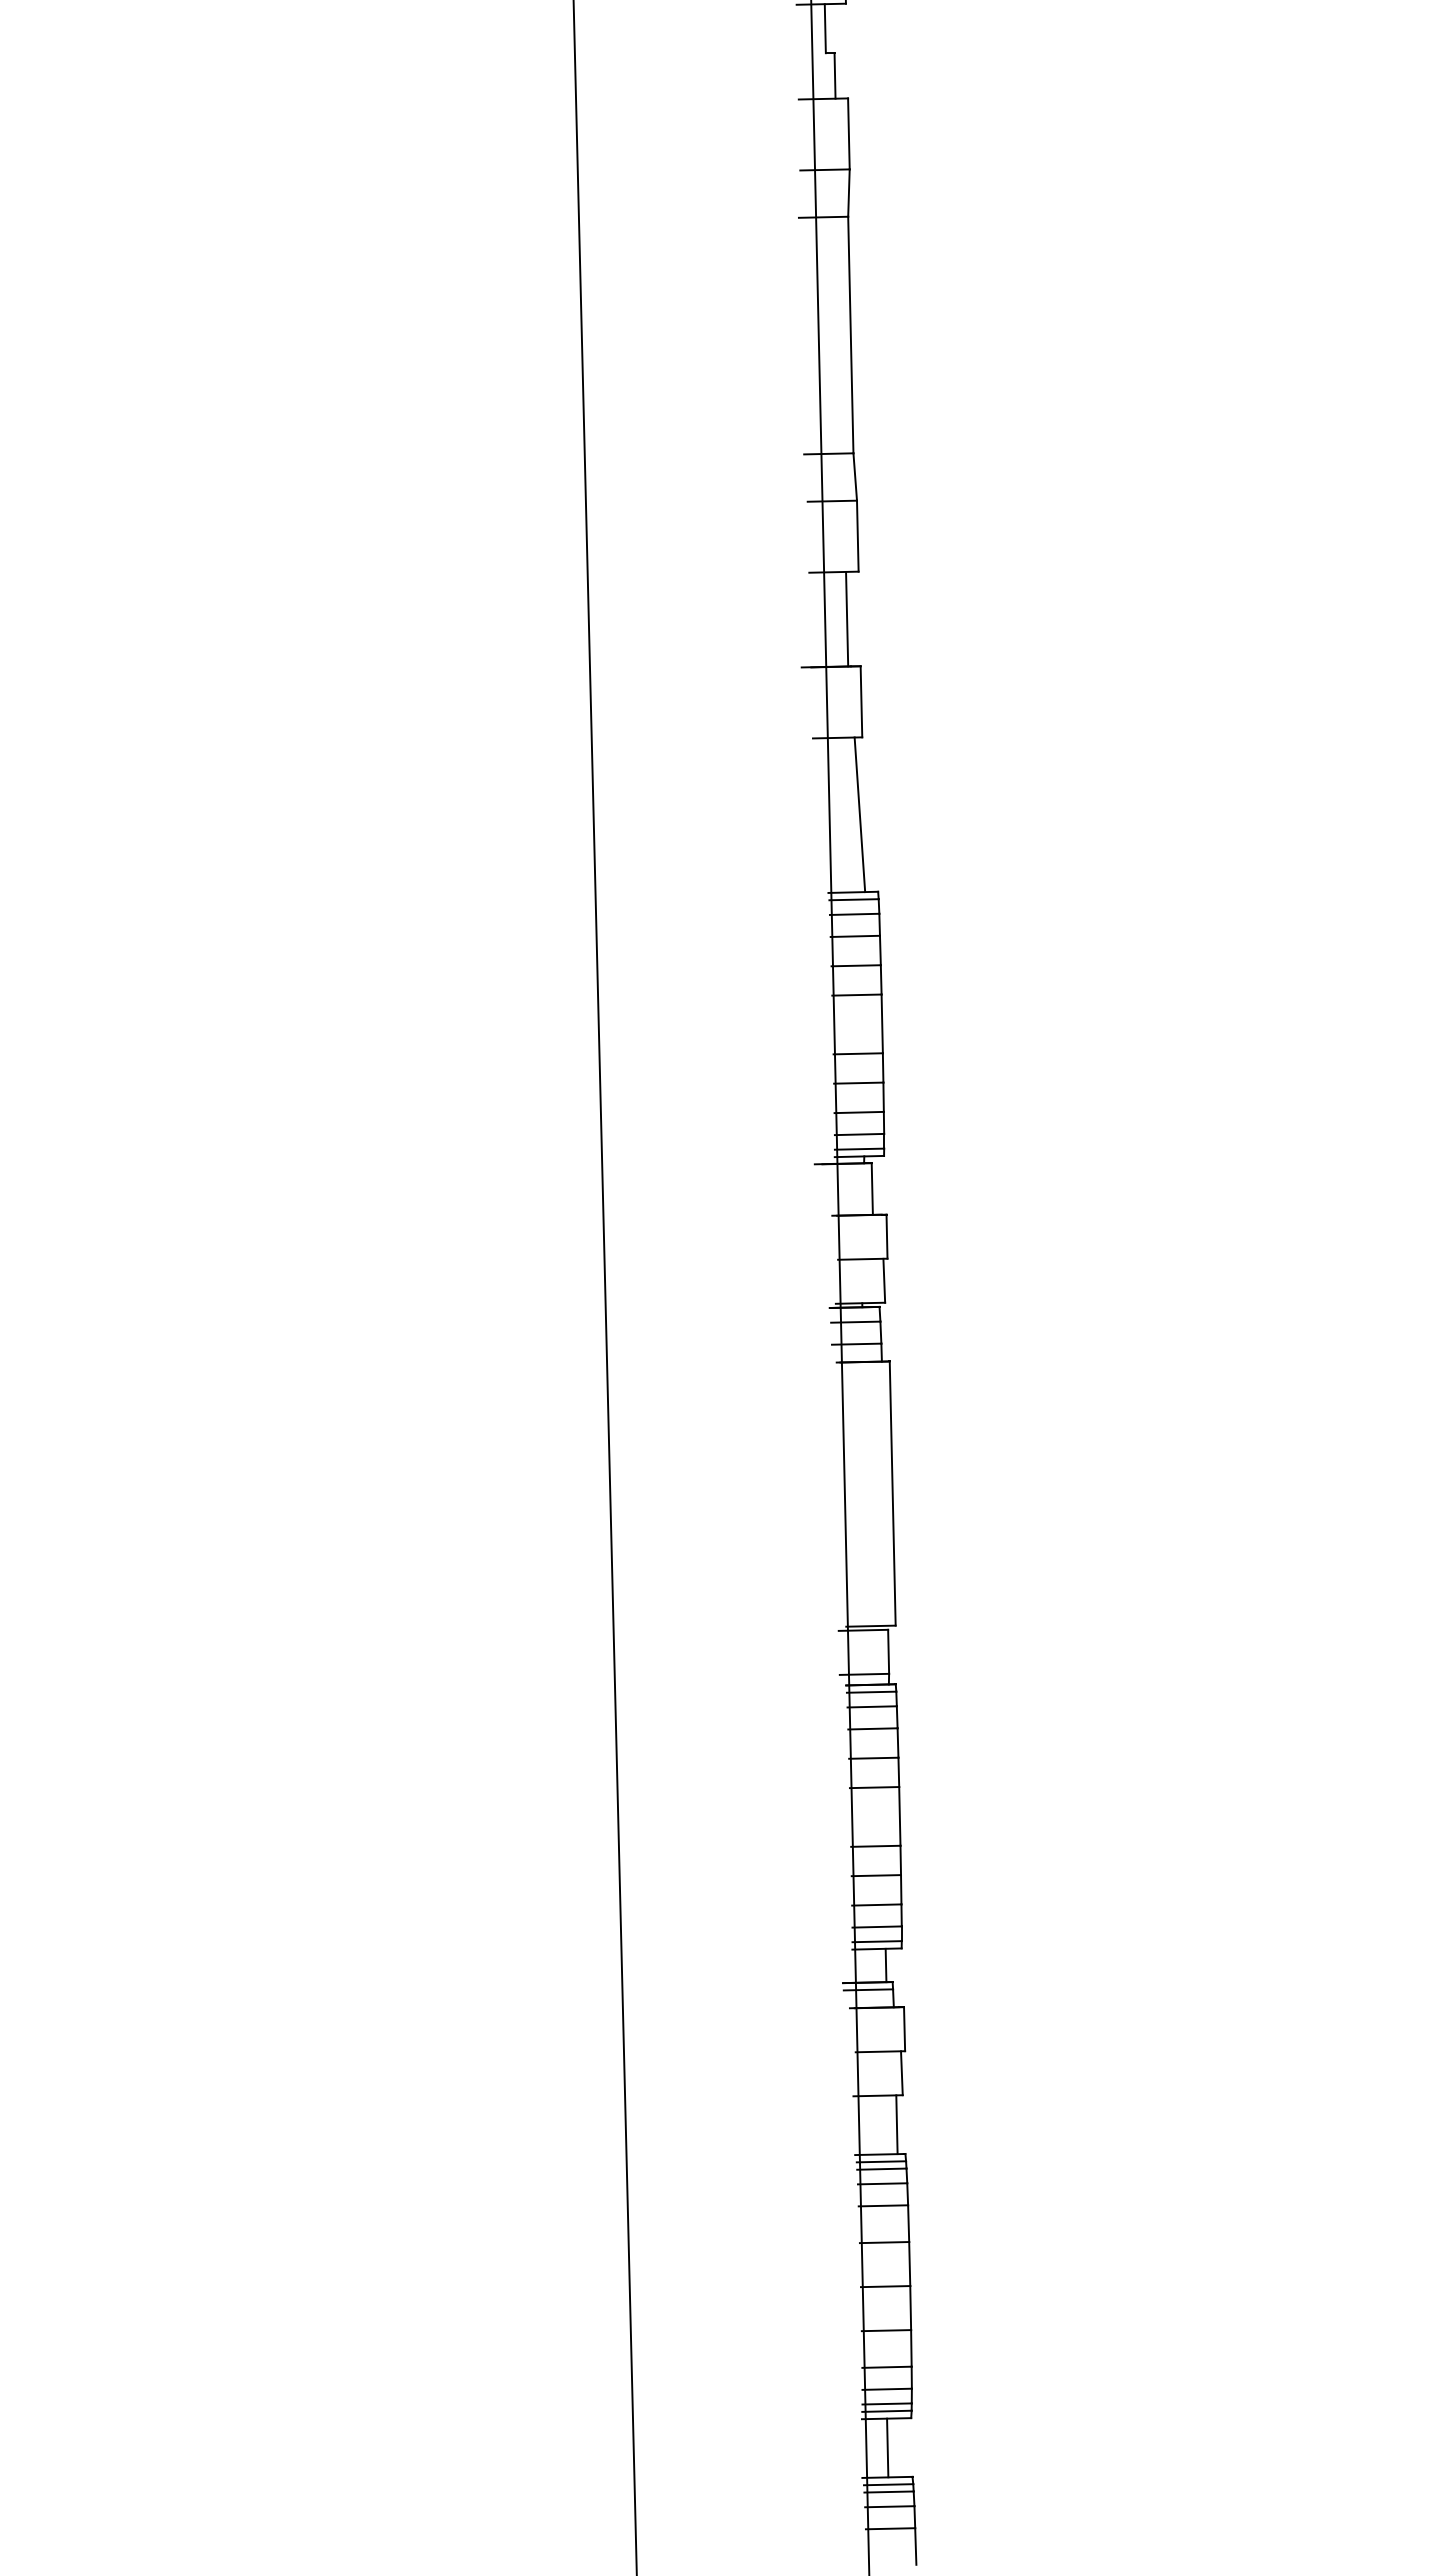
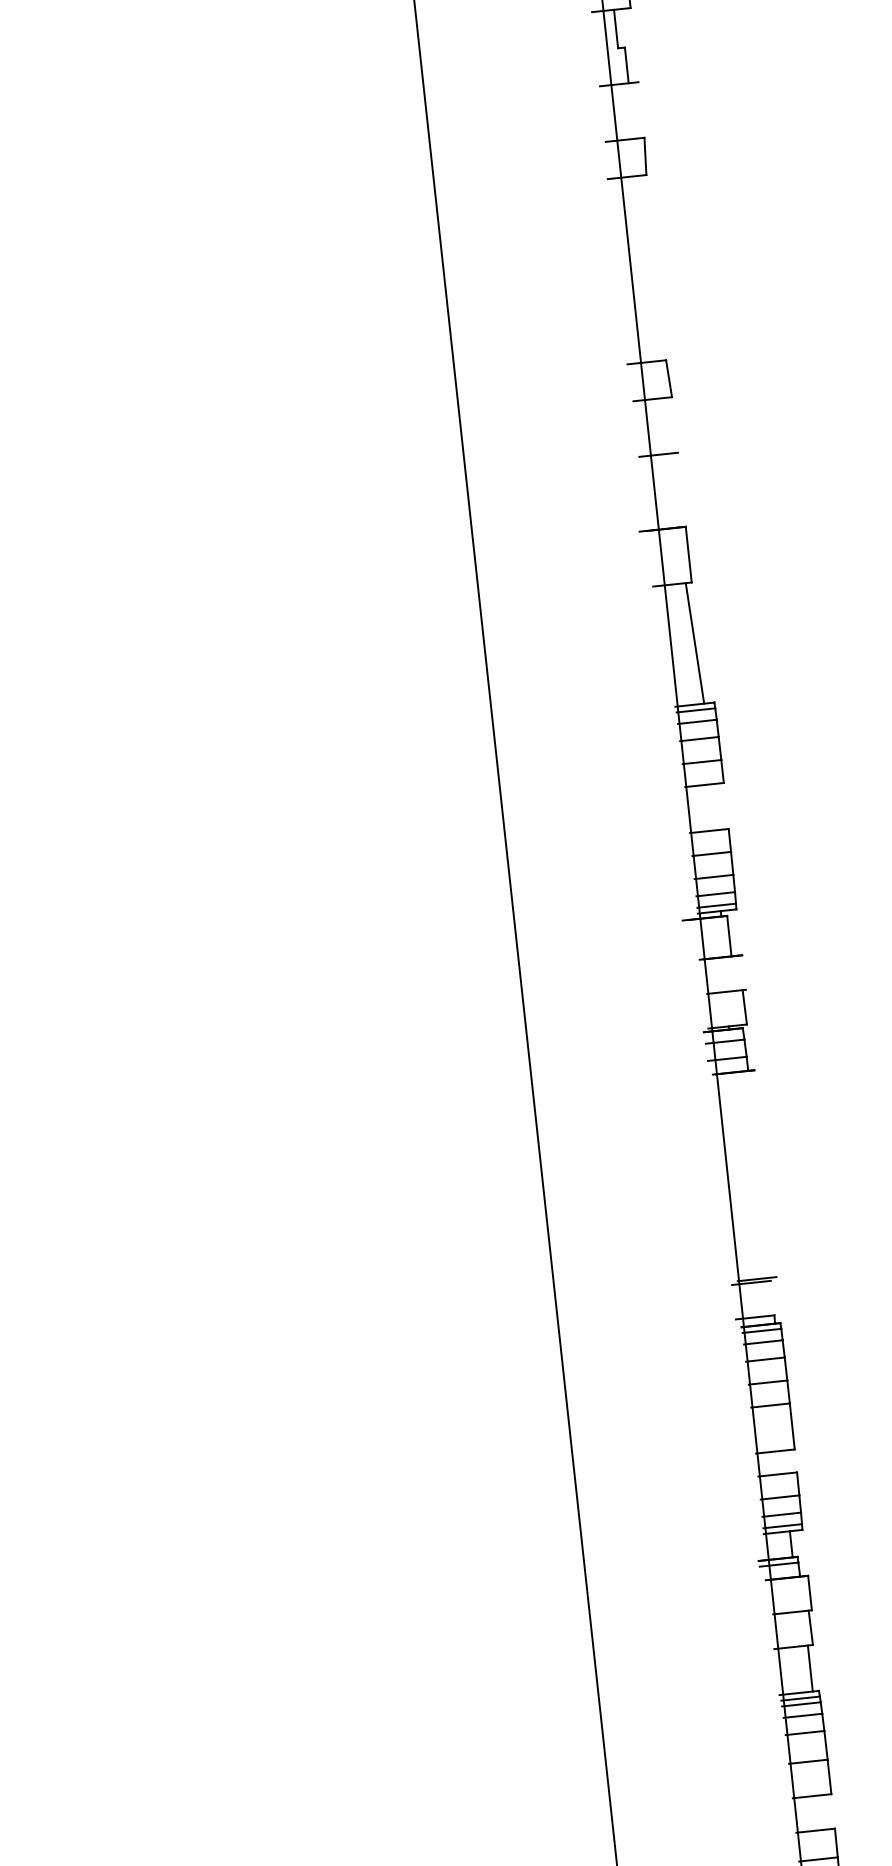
line: (848, 133) -> (641, 109), removed
line: (850, 334) -> (655, 267), removed
line: (857, 535) -> (674, 424), removed
line: (847, 618) -> (672, 490), removed
line: (881, 1023) -> (725, 805), removed
line: (886, 1236) -> (743, 972), removed
line: (892, 1493) -> (765, 1173), removed
line: (888, 1651) -> (772, 1297), removed
line: (900, 1860) -> (795, 1461), removed
line: (910, 2308) -> (833, 1811), removed

